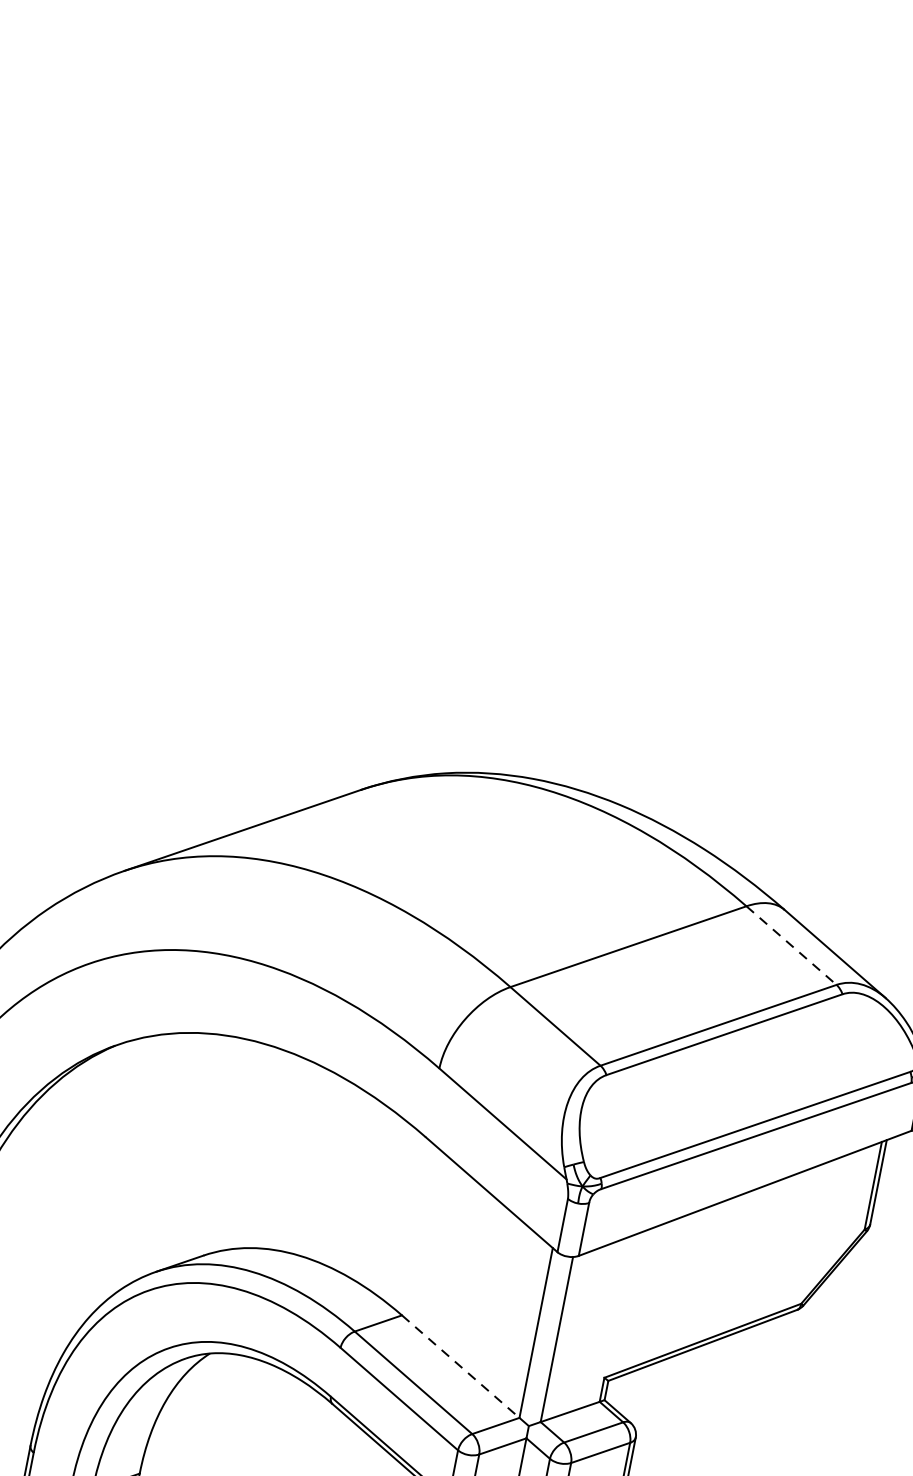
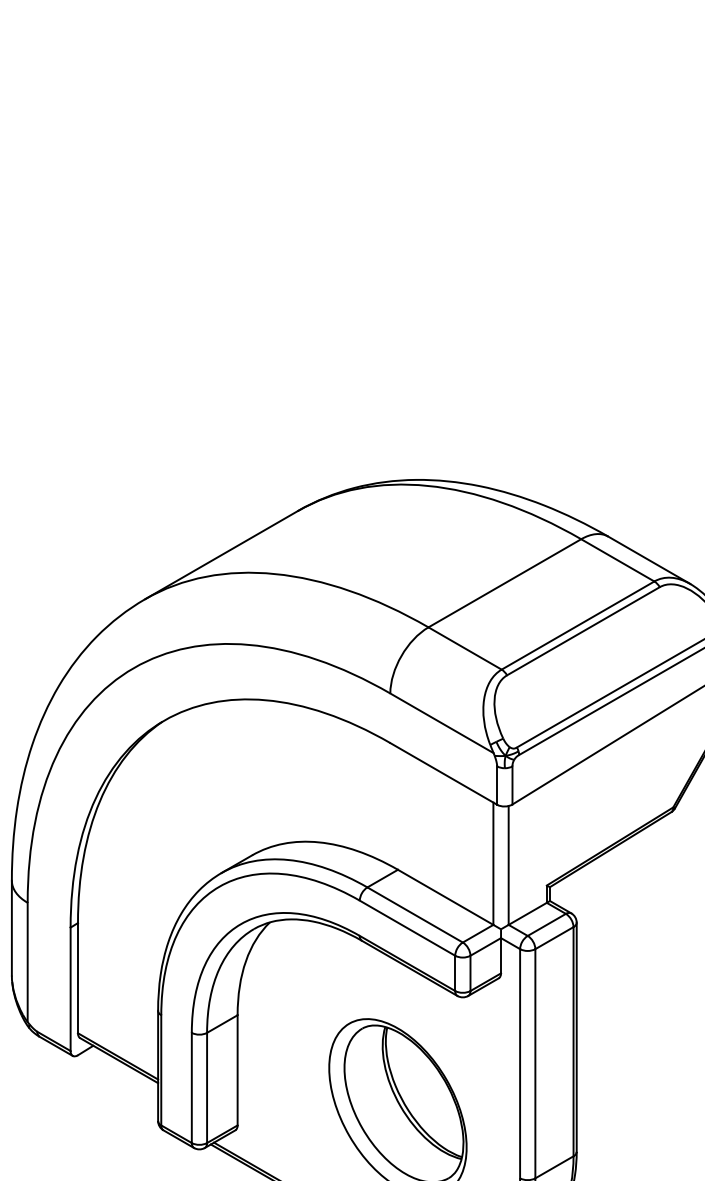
line: (792, 945) -> (618, 560), dashed -> solid
line: (461, 1367) -> (446, 897), dashed -> solid

